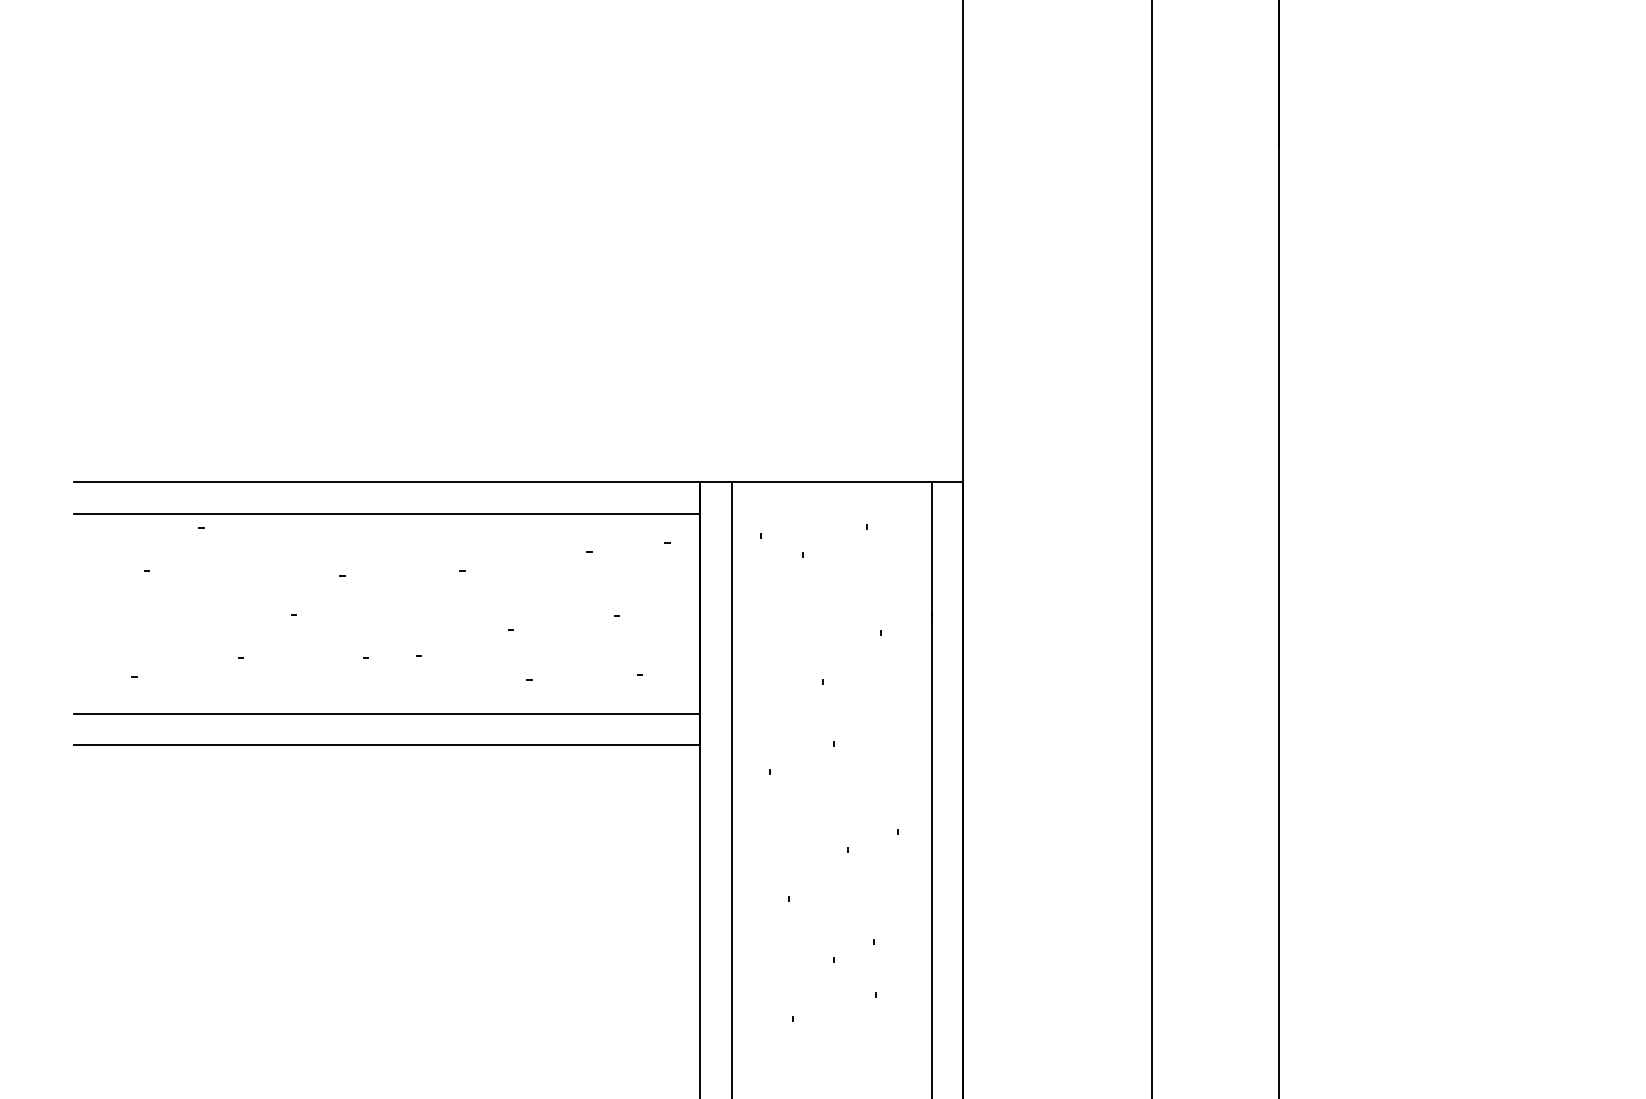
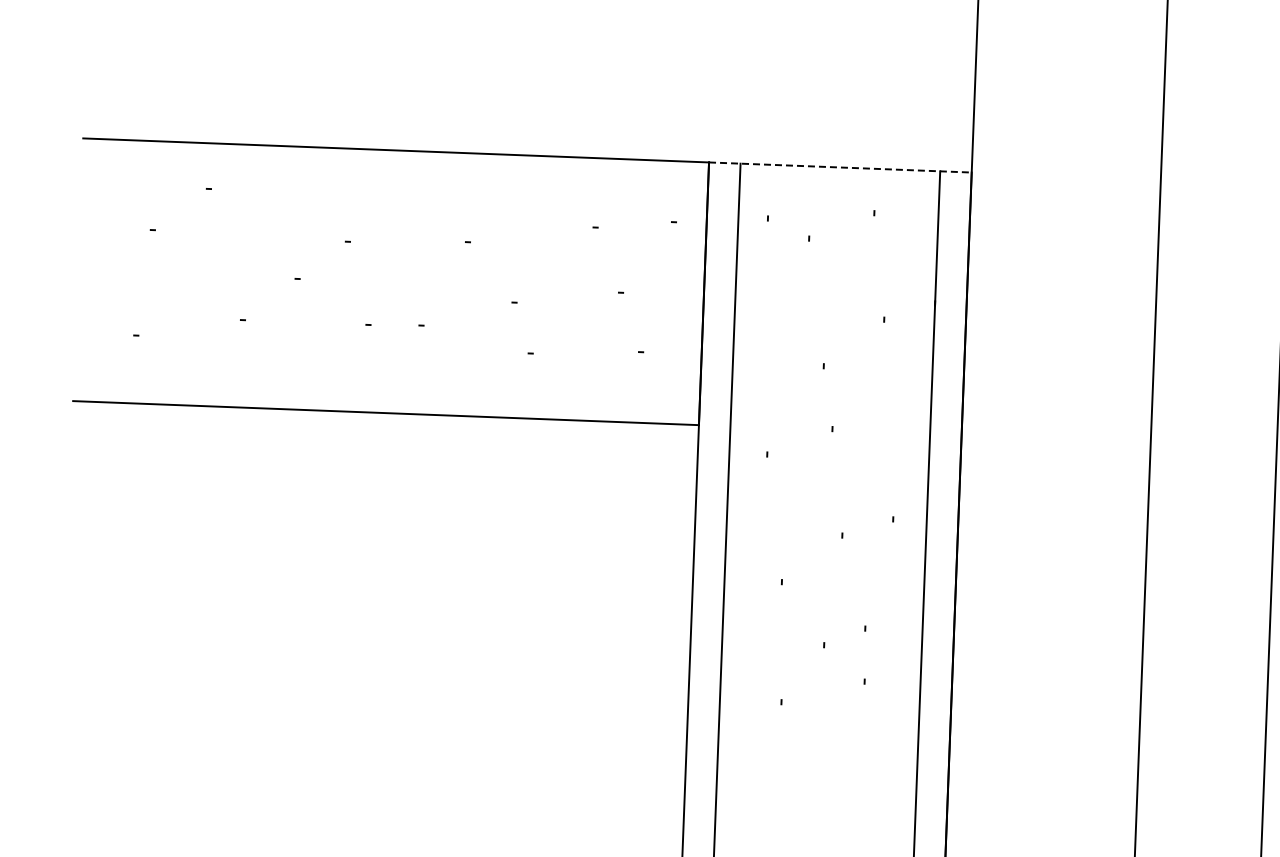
line: (832, 482) -> (841, 167), solid -> dashed
line: (386, 513) -> (394, 181), removed
line: (386, 713) -> (386, 381), removed

